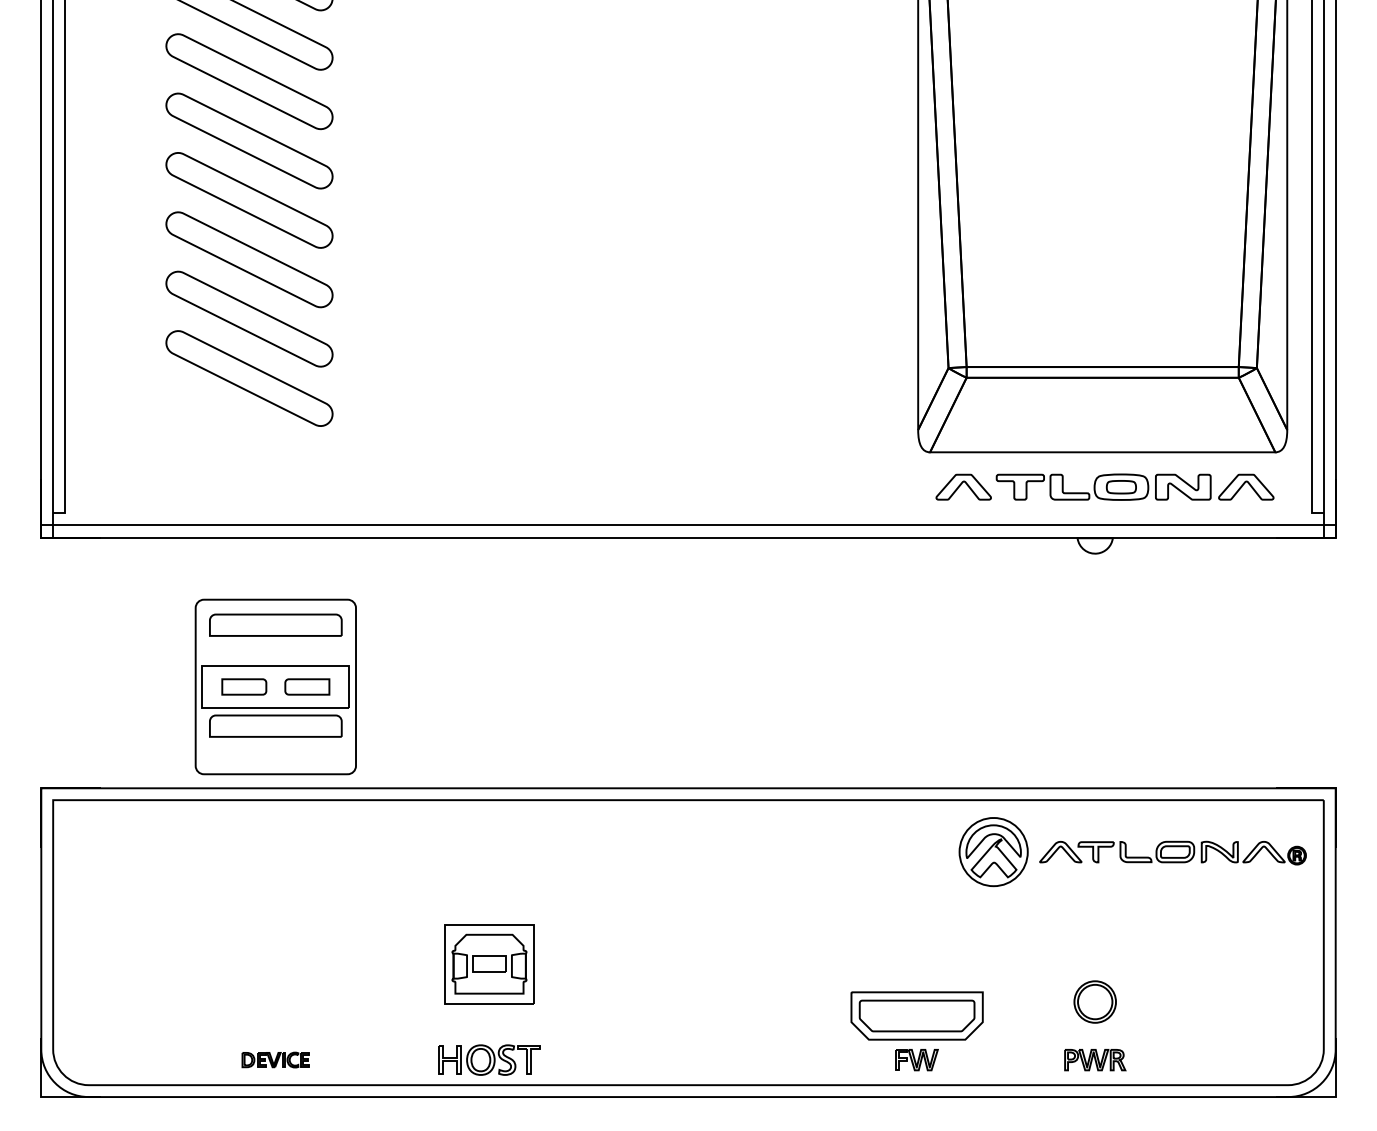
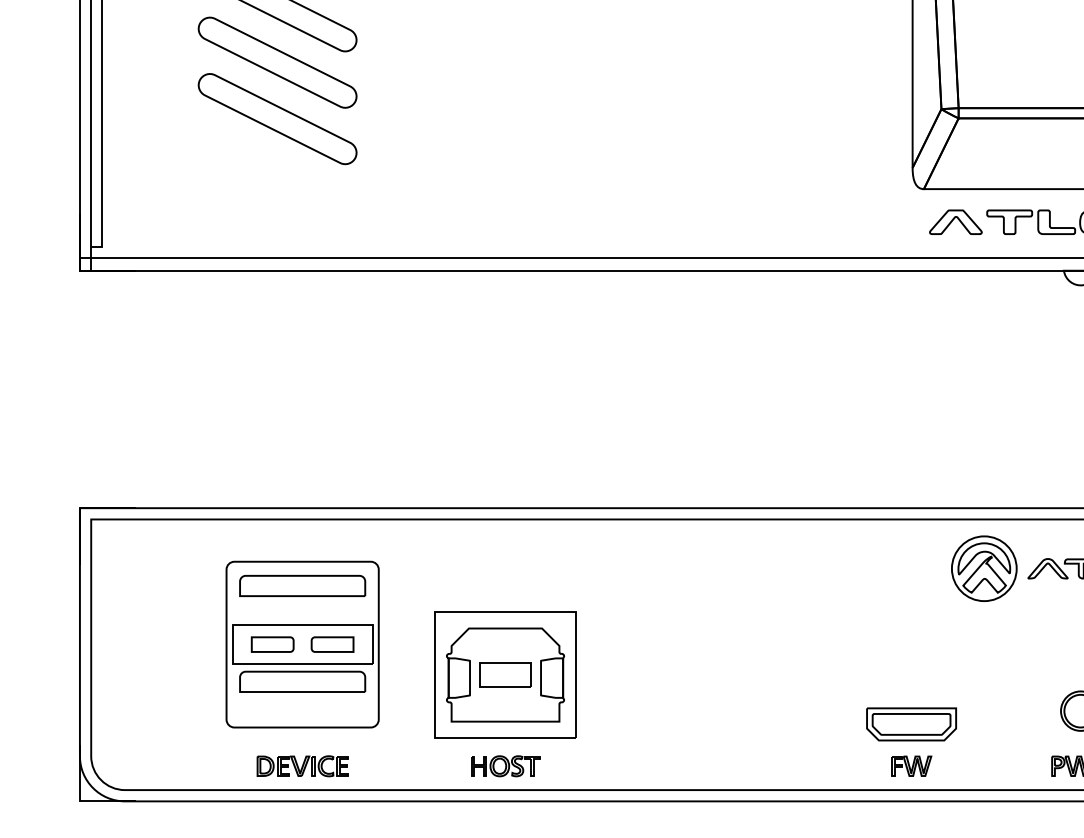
part: (275, 686) -> (302, 644), moved
part: (489, 964) -> (505, 675), size x1.67
part: (916, 1015) -> (911, 723), size x0.71
part: (275, 1059) -> (302, 765), size x1.43
part: (489, 1059) -> (505, 765), size x0.71

